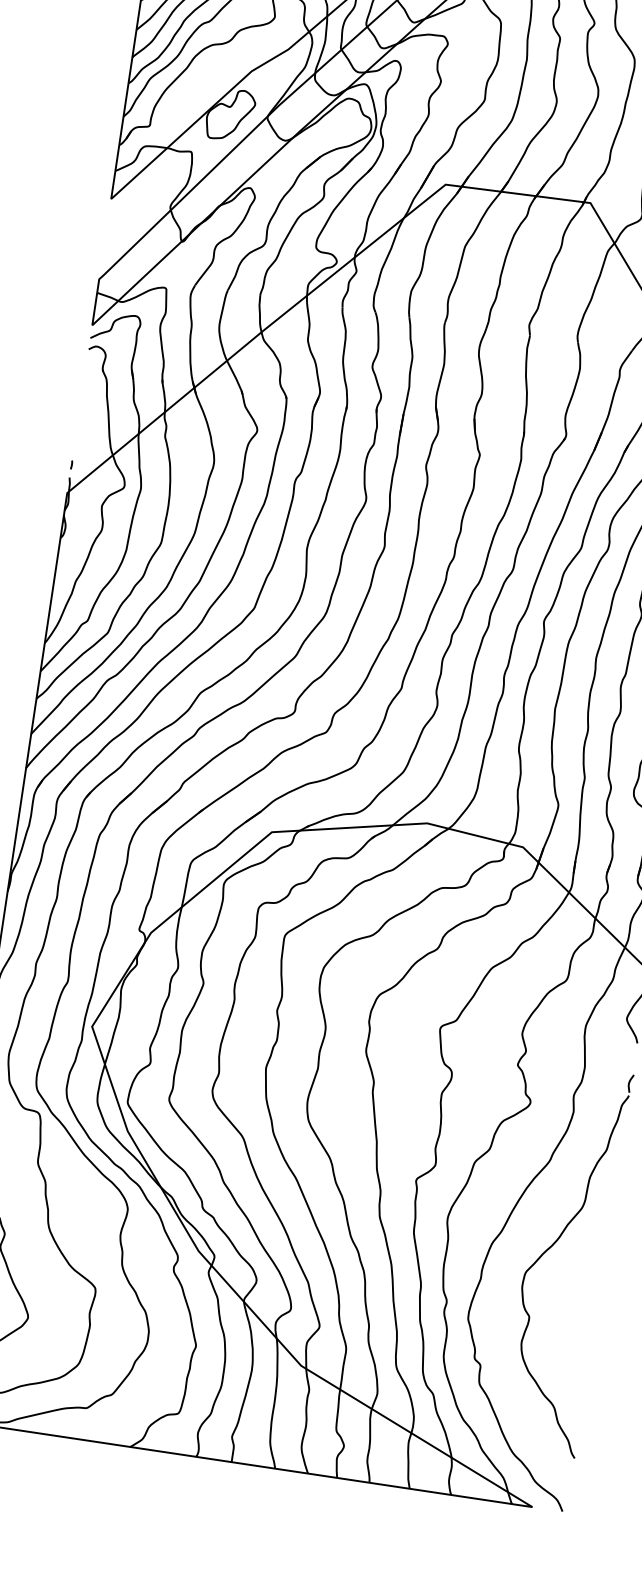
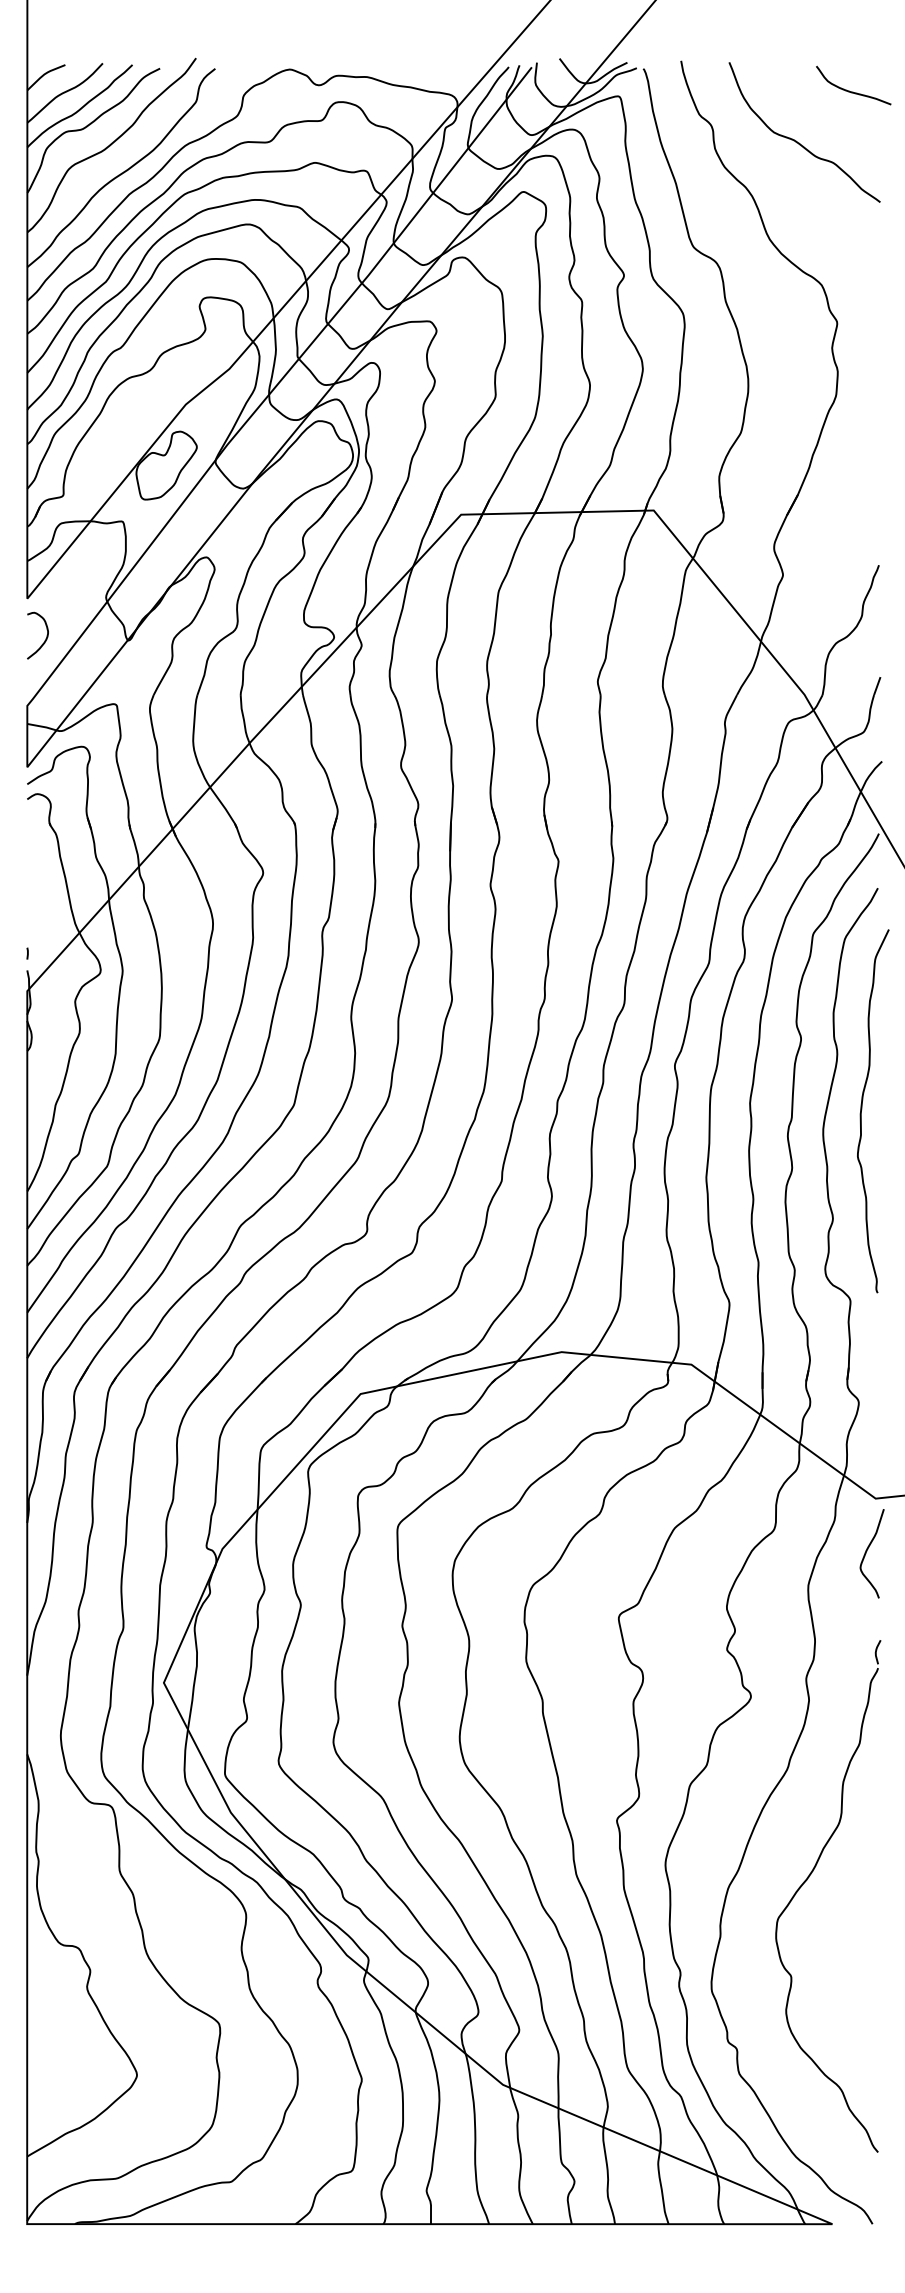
curve: (120, 230) -> (45, 638), added

